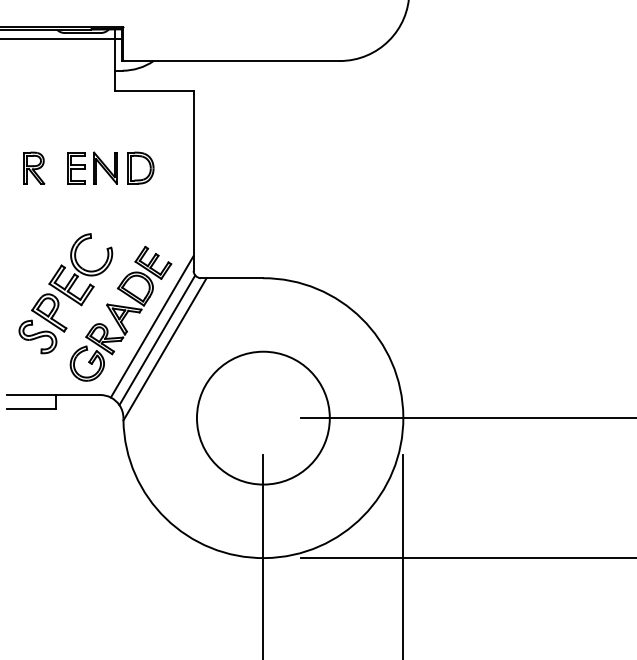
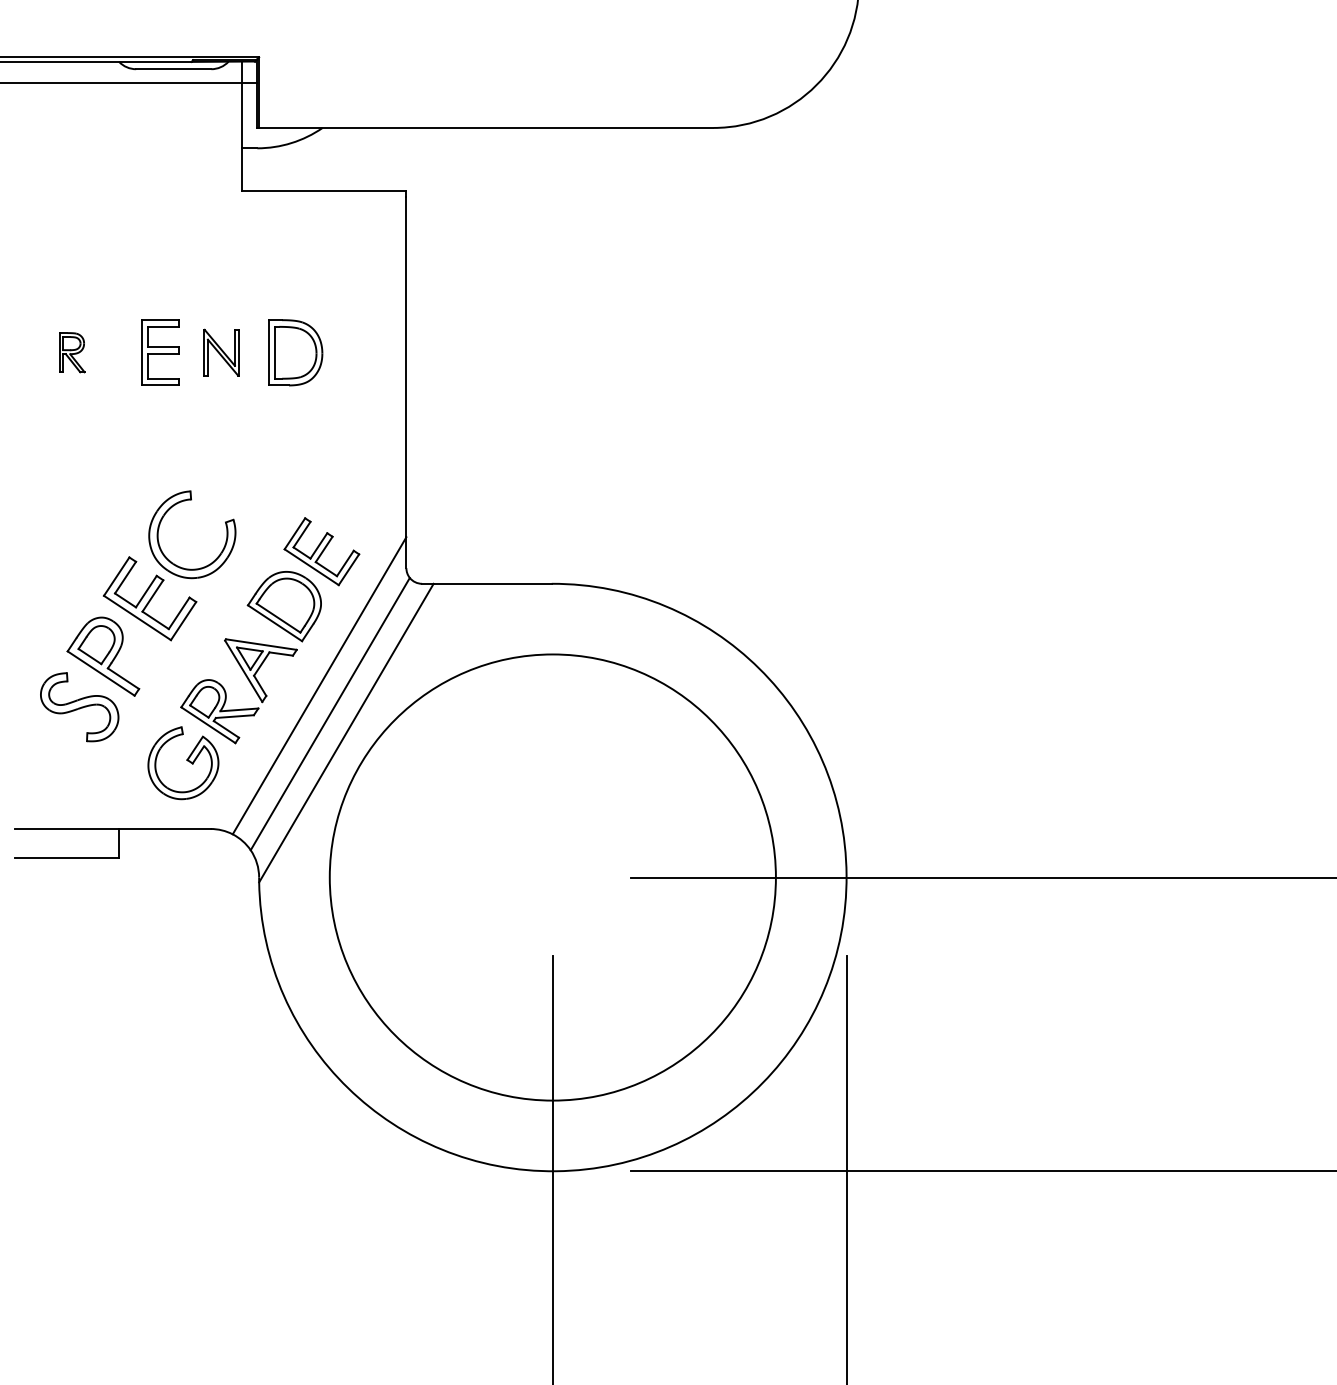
part: (34, 167) -> (72, 351), size x0.6
part: (105, 167) -> (221, 351), size x0.7
circle: (262, 417) -> (550, 876), size x1.6

